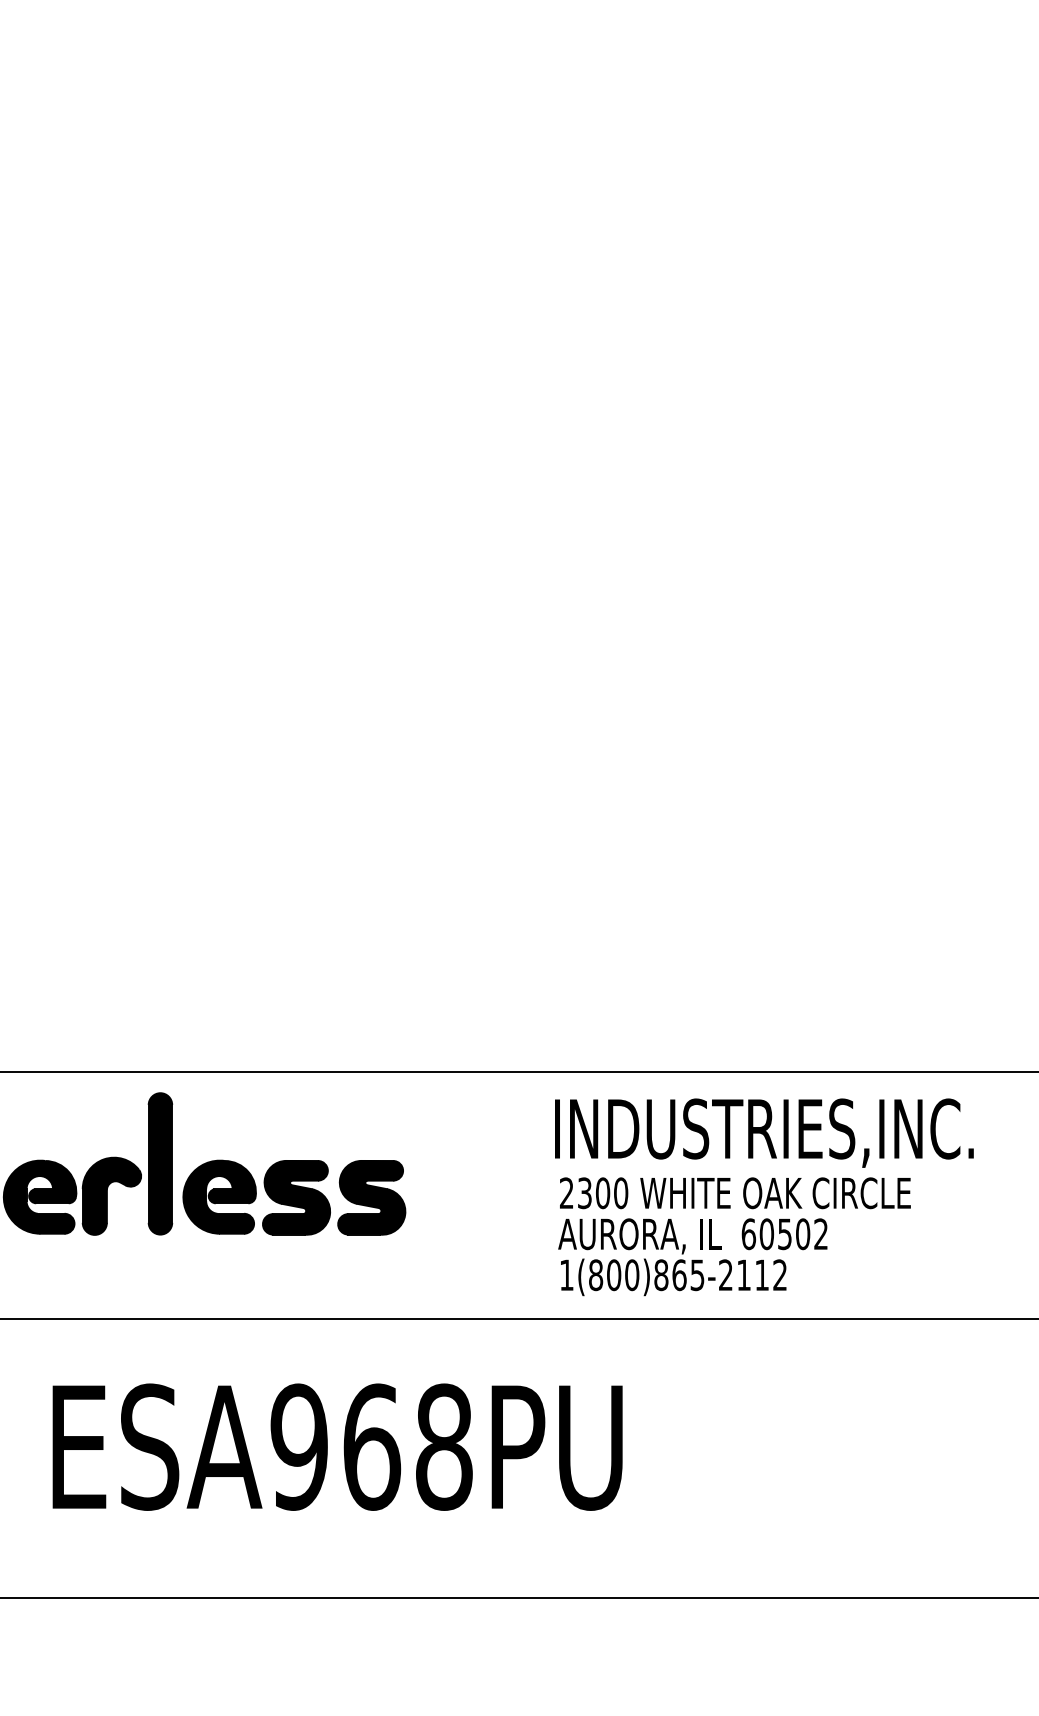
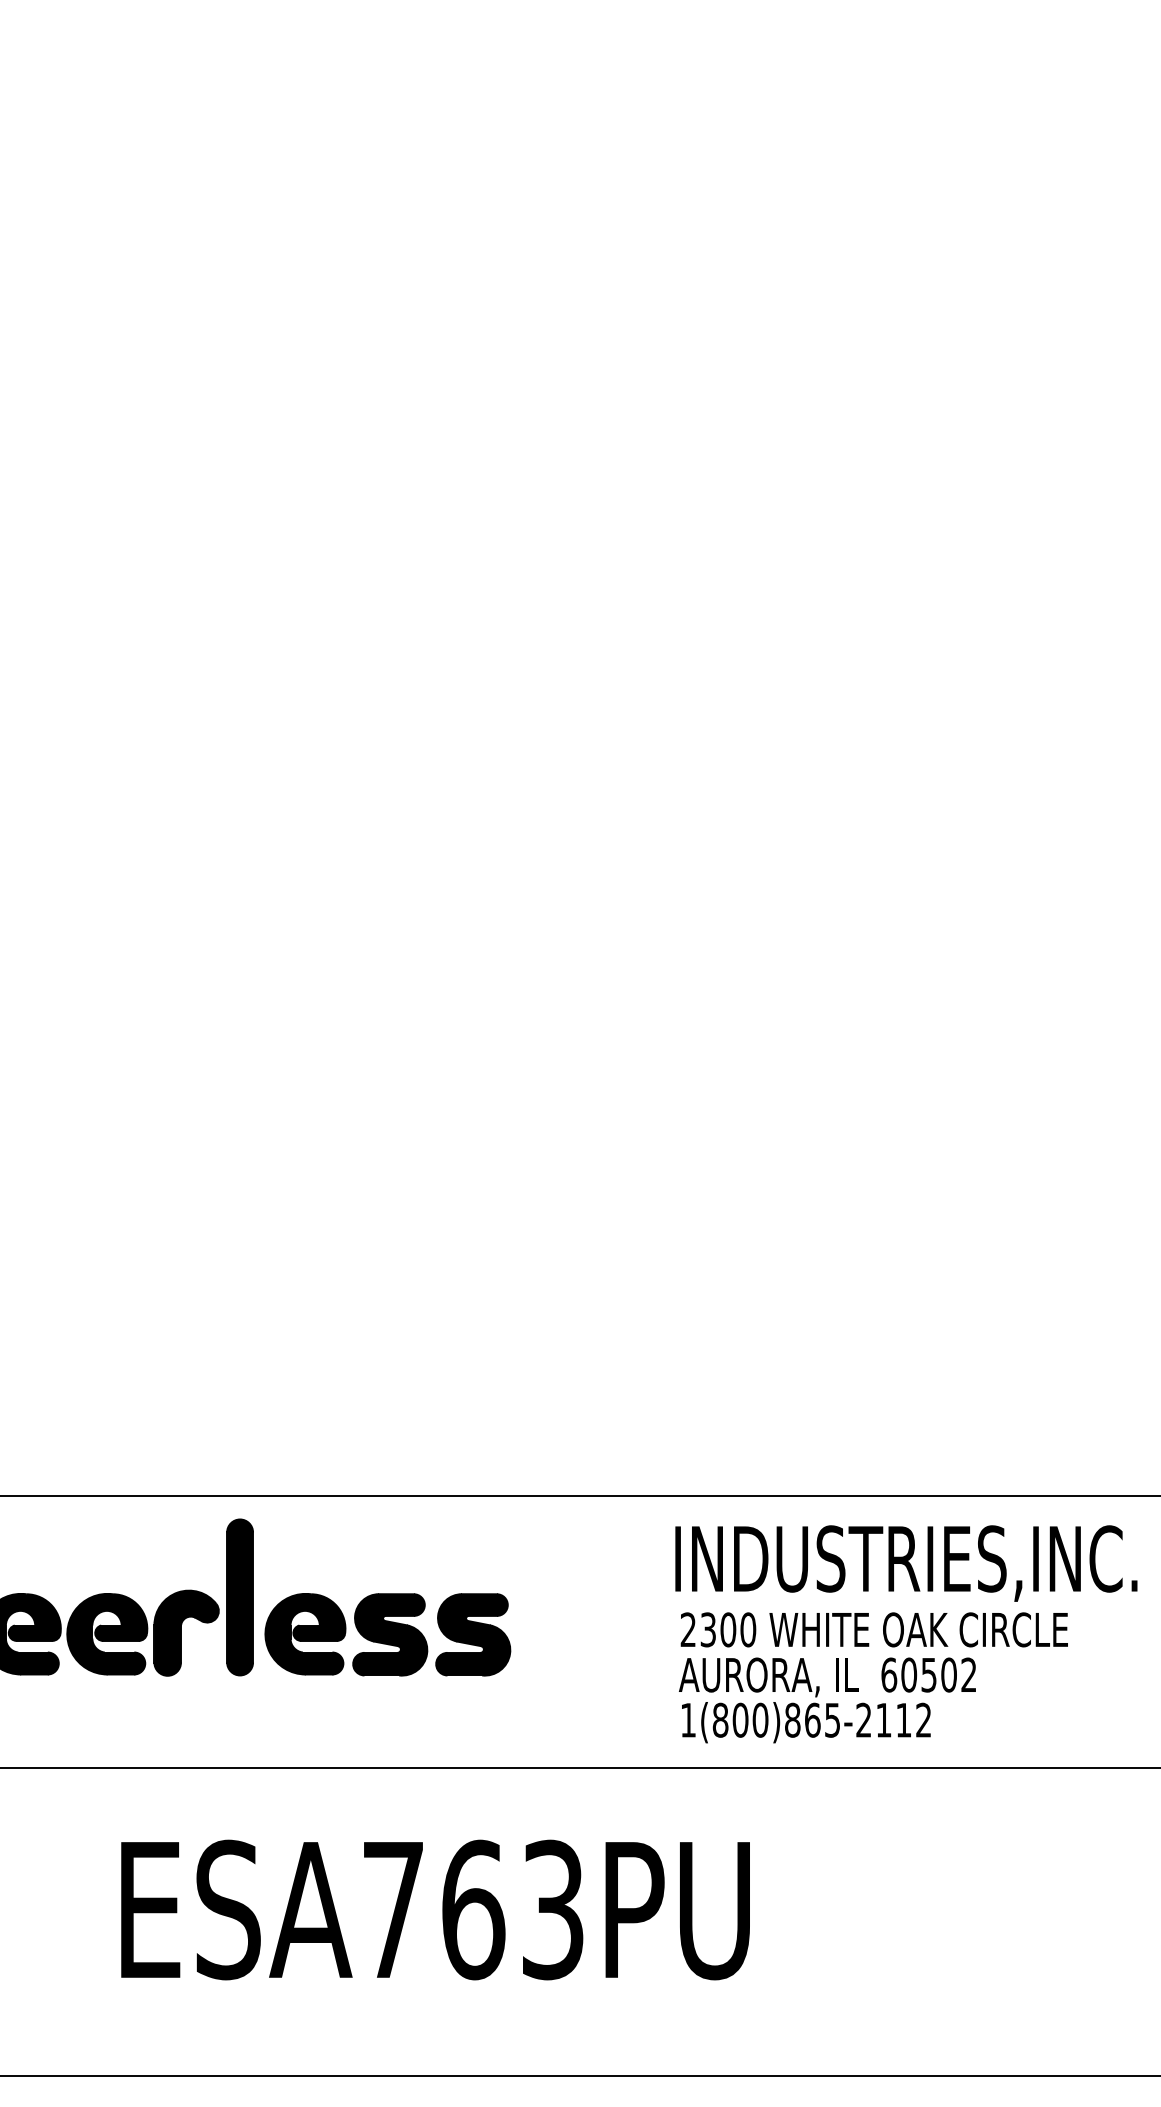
text: (371, 1446) -> (472, 1909), ESA968PU -> ESA763PU

